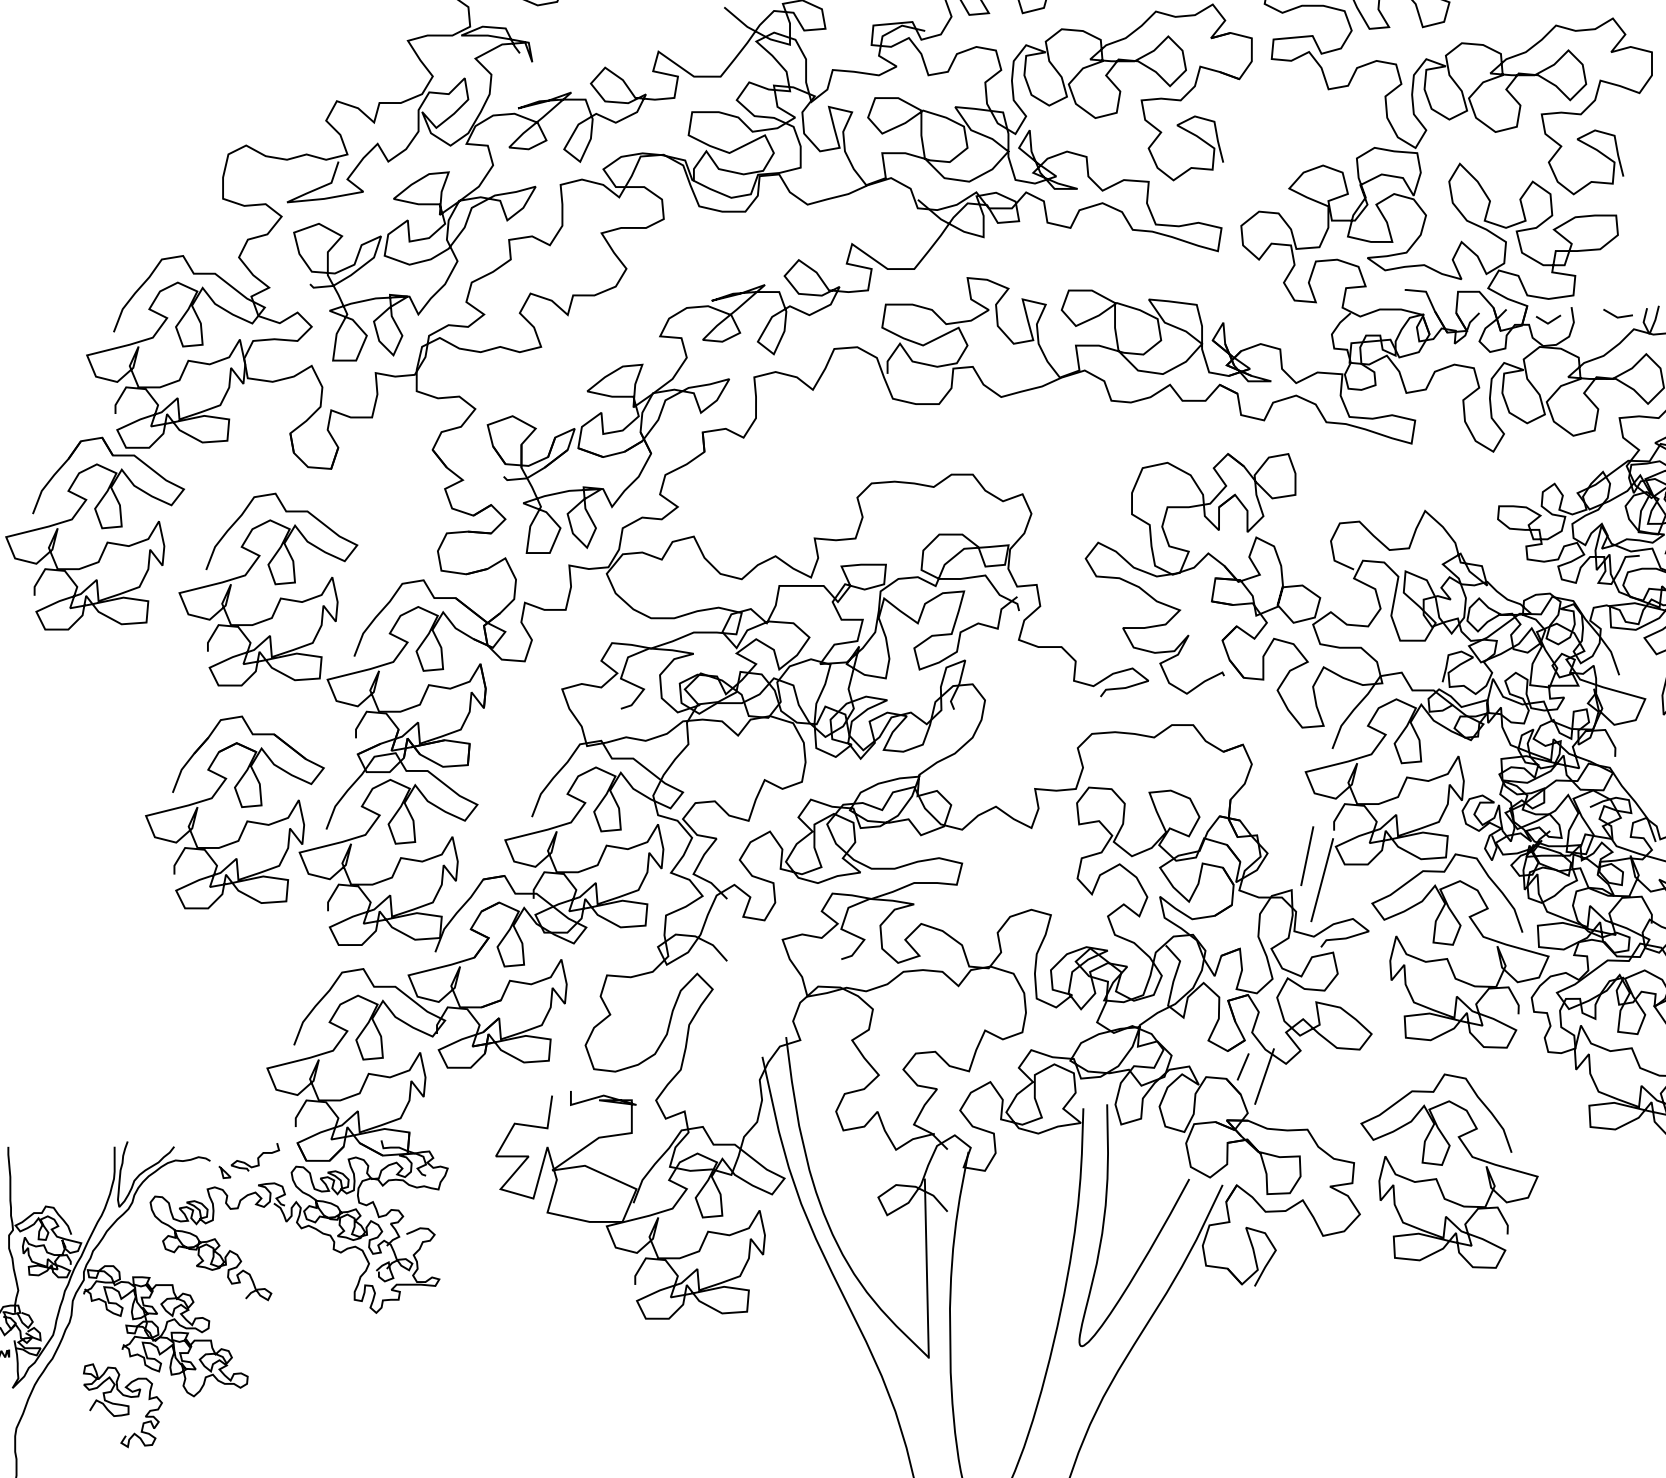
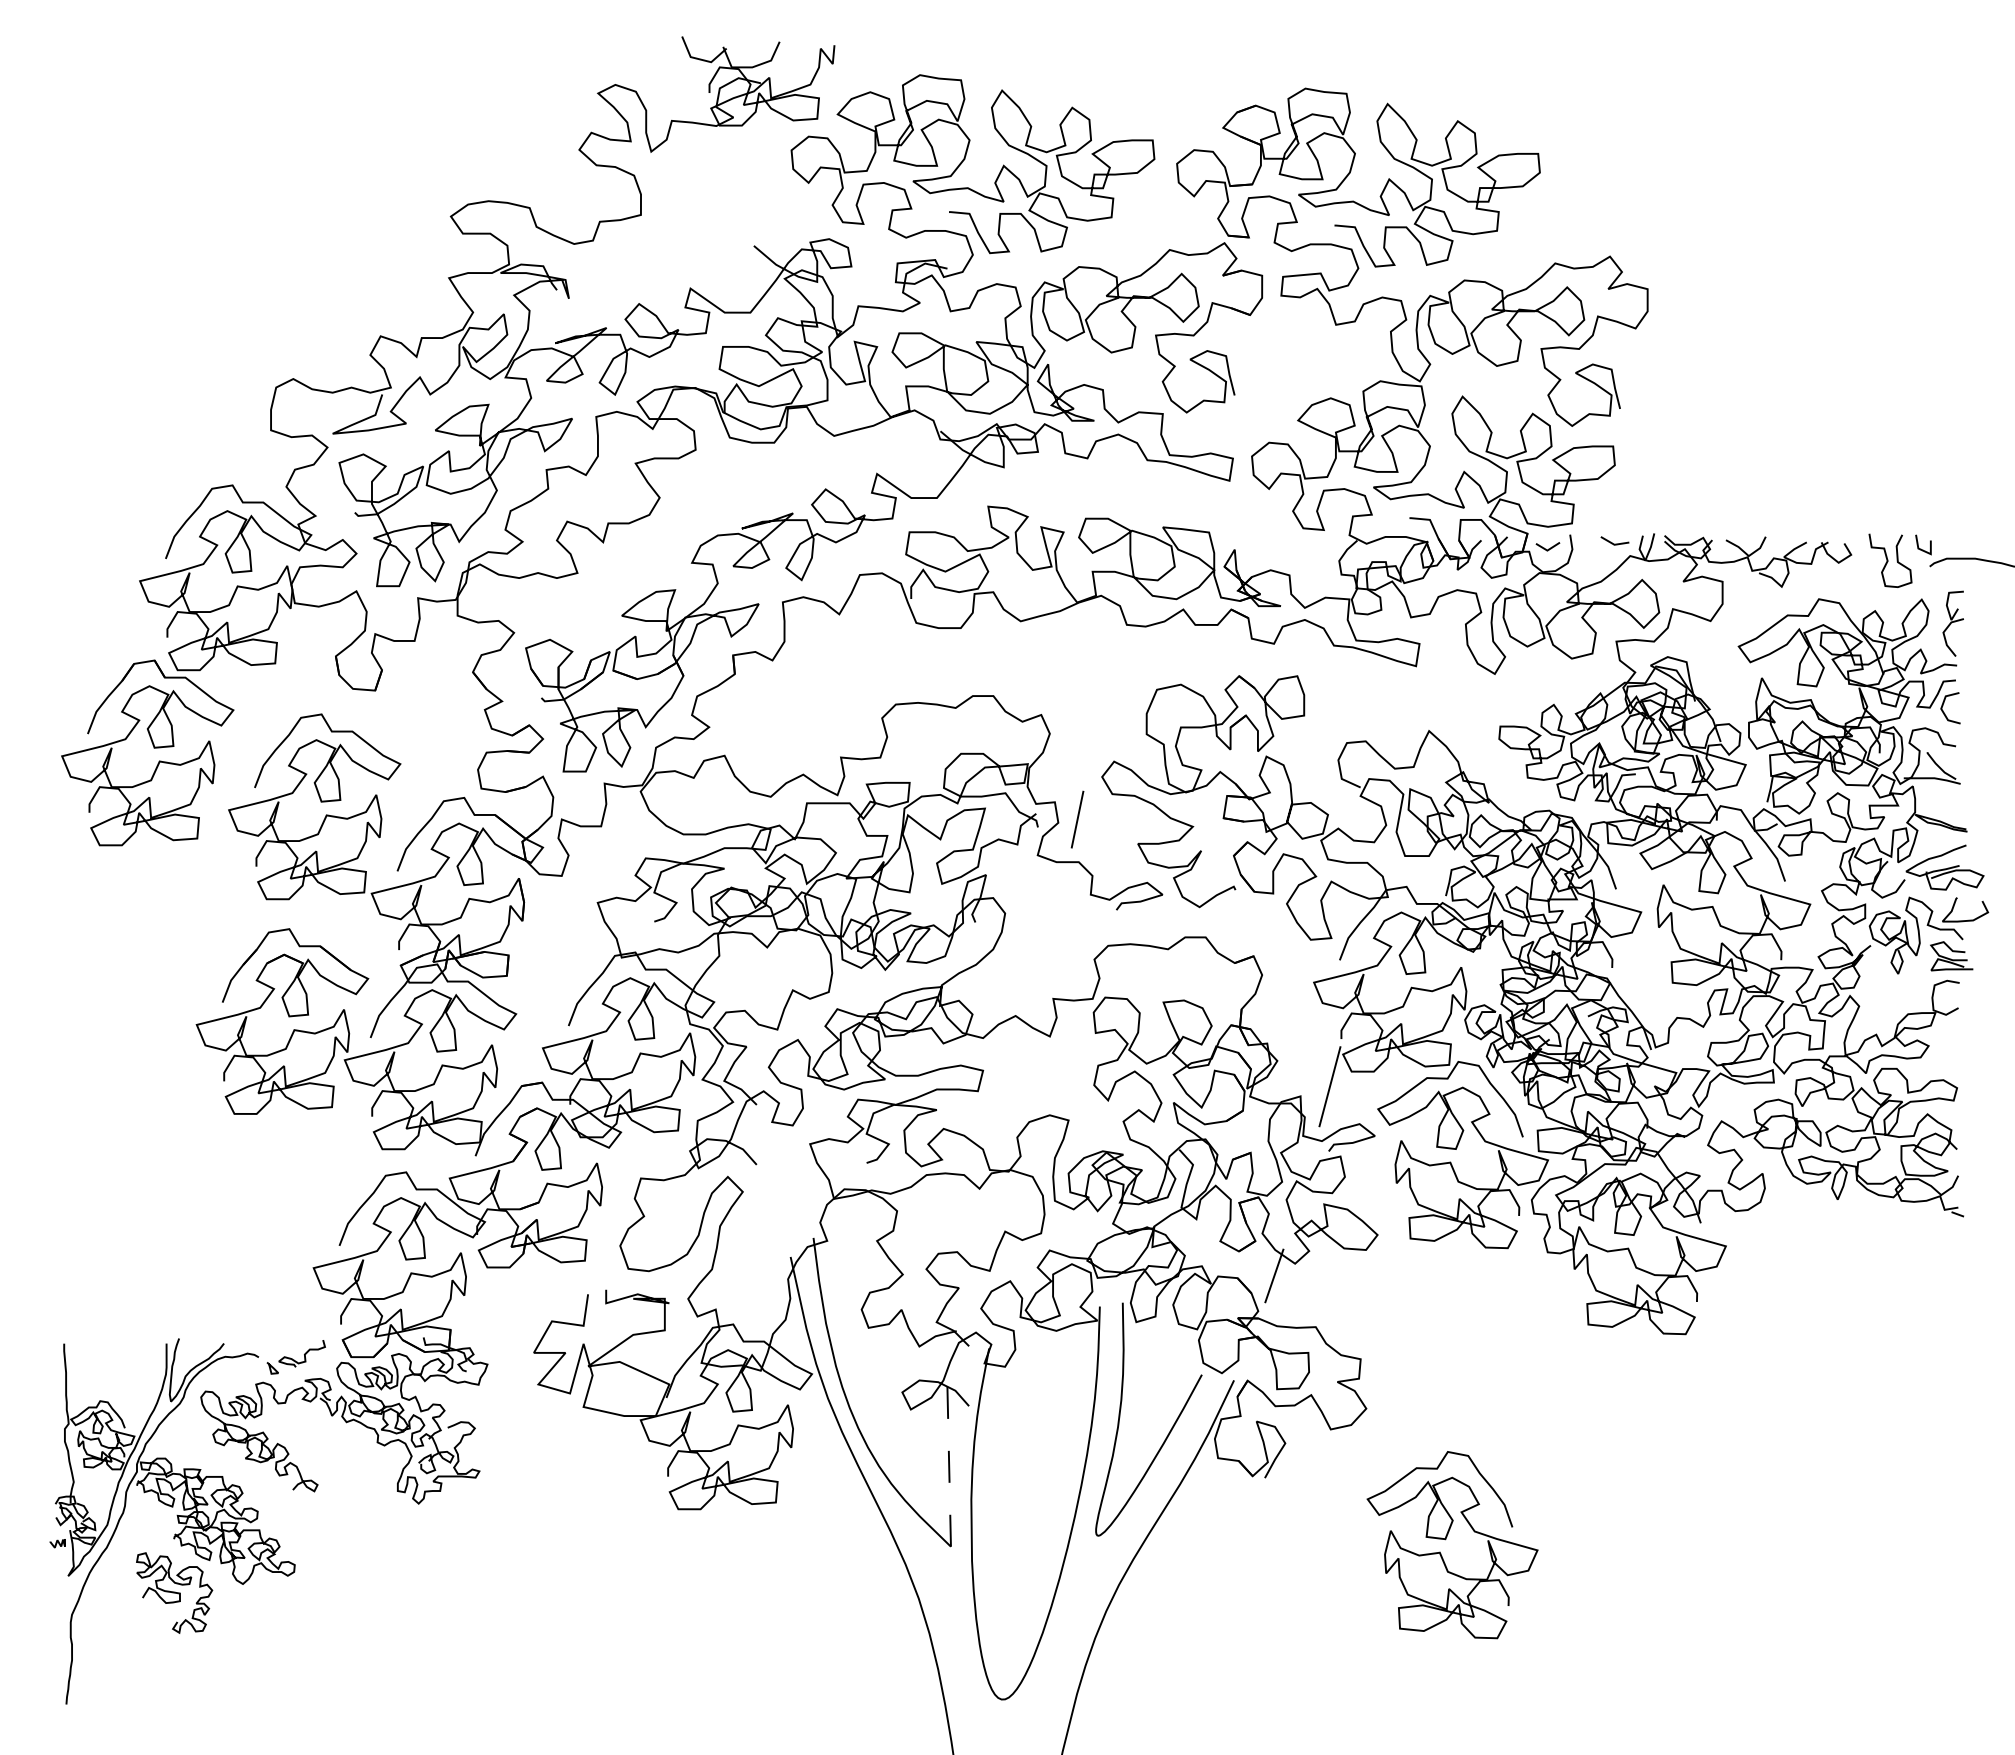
line: (1307, 856) -> (1077, 819), moved
line: (1242, 1066) -> (1253, 1266), removed
curve: (1443, 1165) -> (1446, 1539), moved
line: (927, 1268) -> (949, 1460), solid -> dashed

